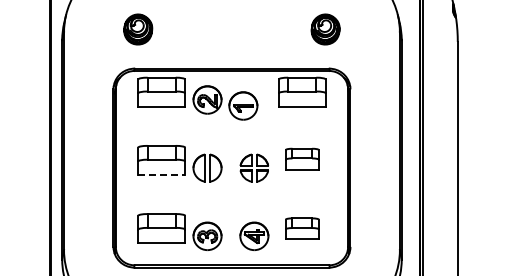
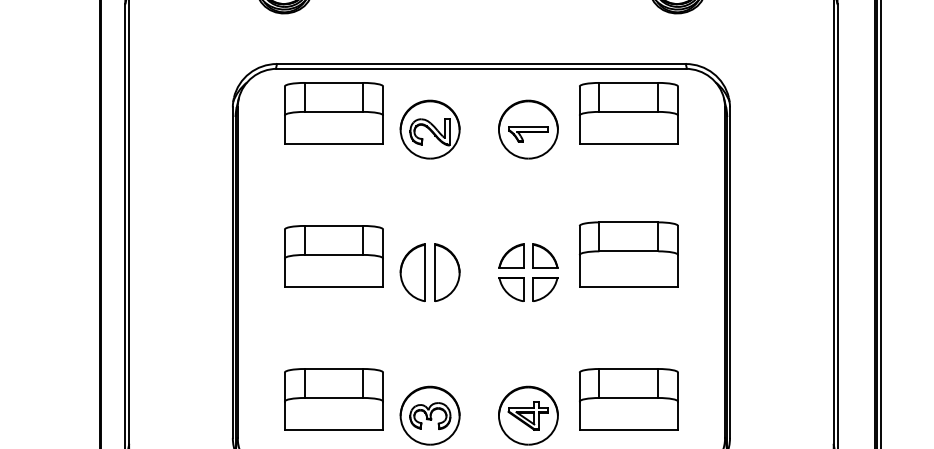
part: (243, 105) -> (528, 128), moved
part: (302, 159) -> (629, 254), size x1.43
line: (162, 175) -> (335, 288), dashed -> solid
part: (302, 228) -> (629, 399), size x1.43

